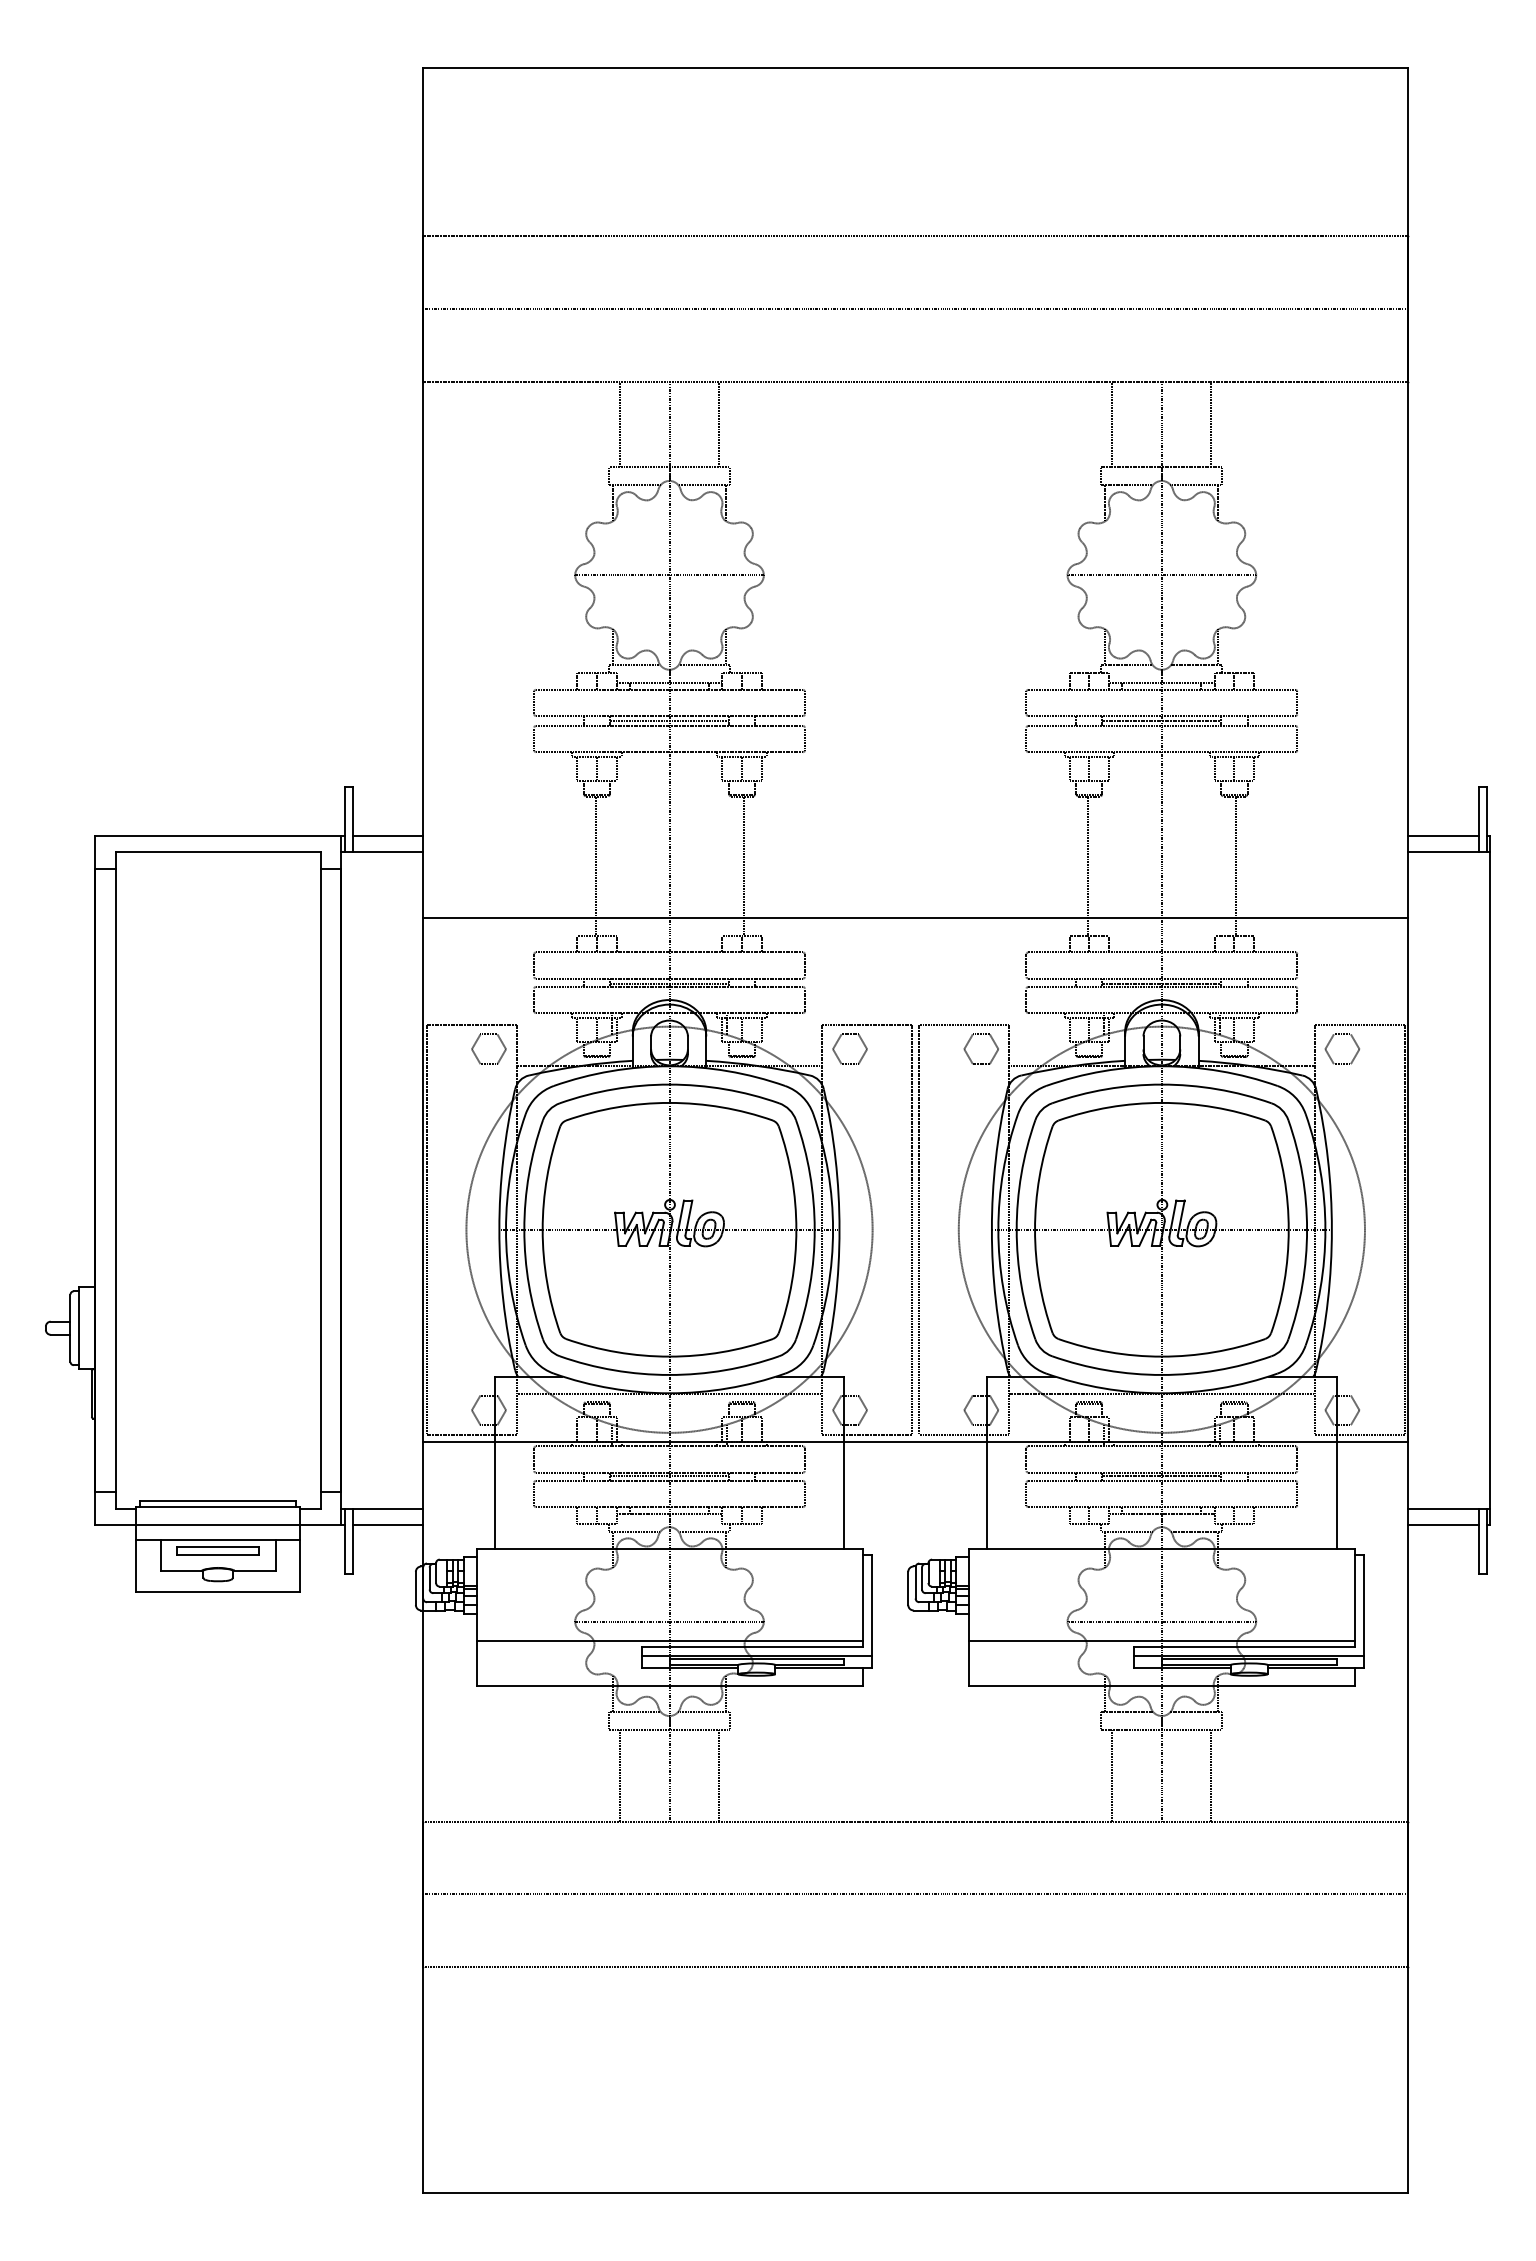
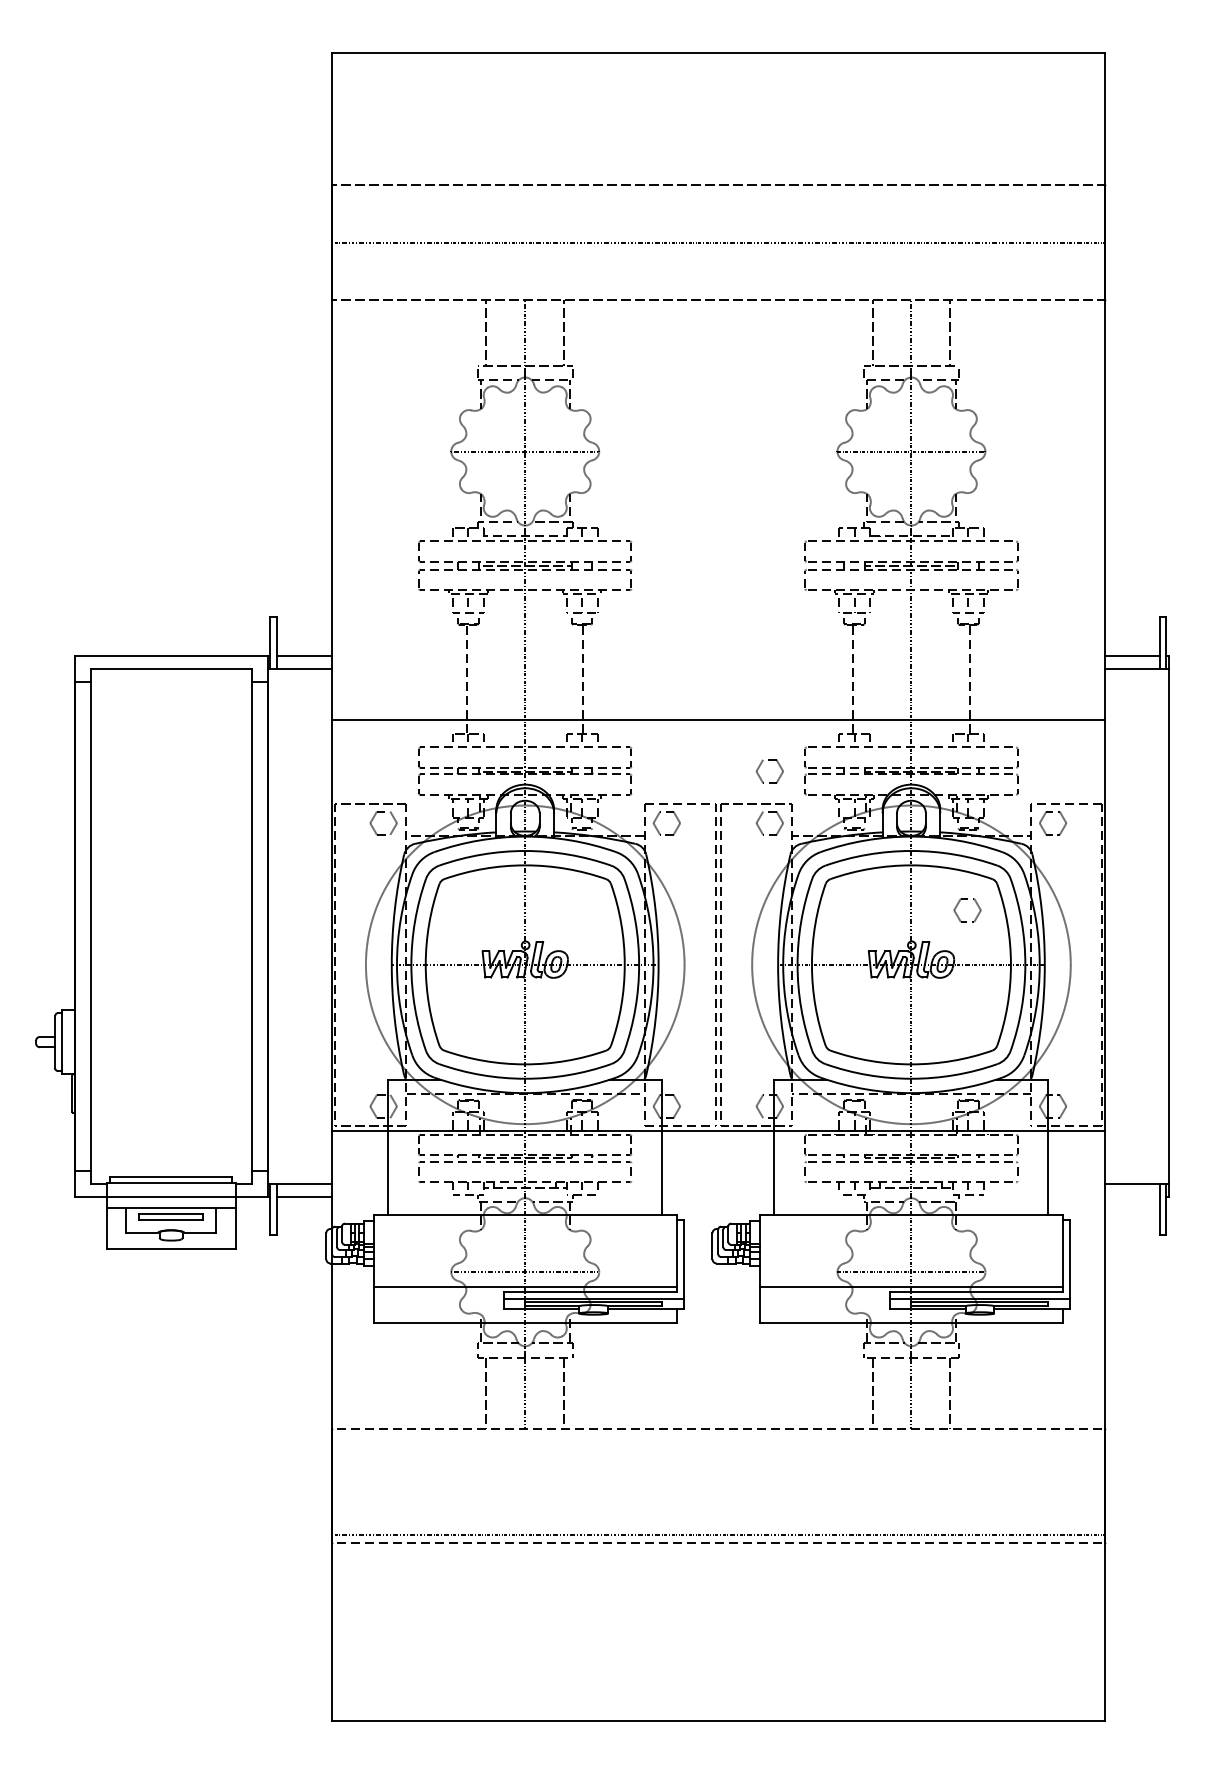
part: (969, 976) -> (760, 766), added
part: (1221, 1153) -> (958, 905), added
line: (1443, 1525) -> (1132, 1196), removed
line: (915, 1894) -> (718, 1534), moved

